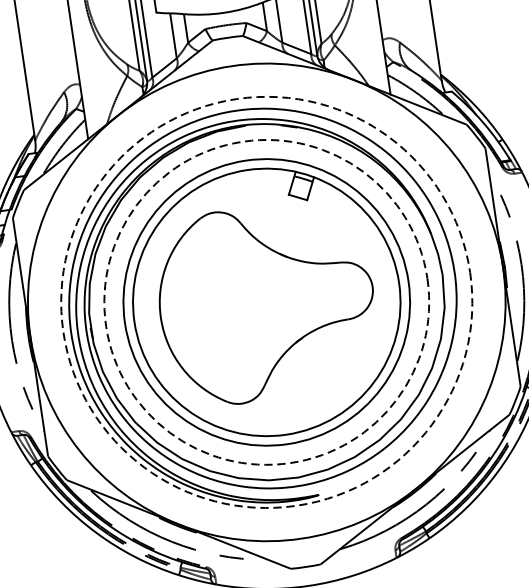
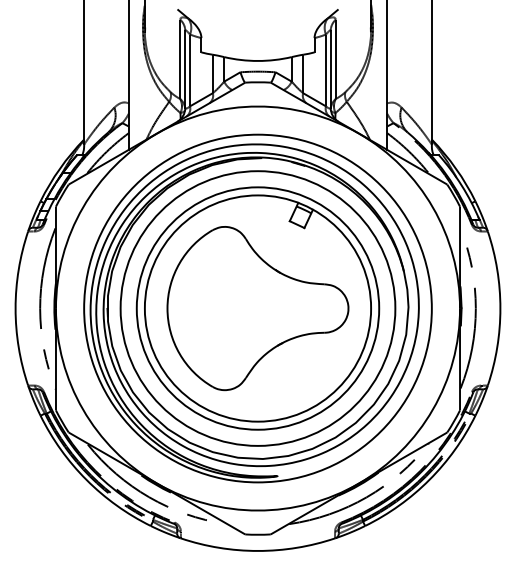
circle: (266, 302) -> (257, 308), dashed -> solid
circle: (266, 302) -> (257, 308), dashed -> solid

